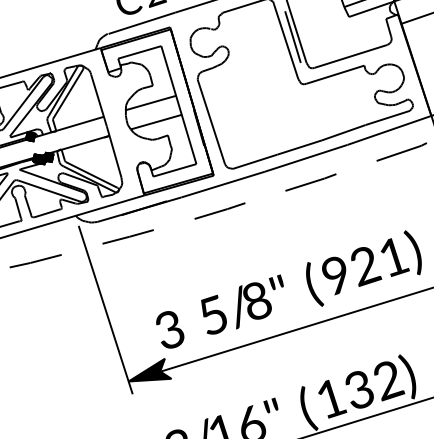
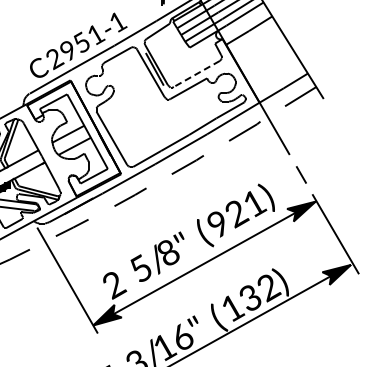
line: (350, 56) -> (196, 74), solid -> dashed
text: (171, 334) -> (115, 287), 3 -> 2

